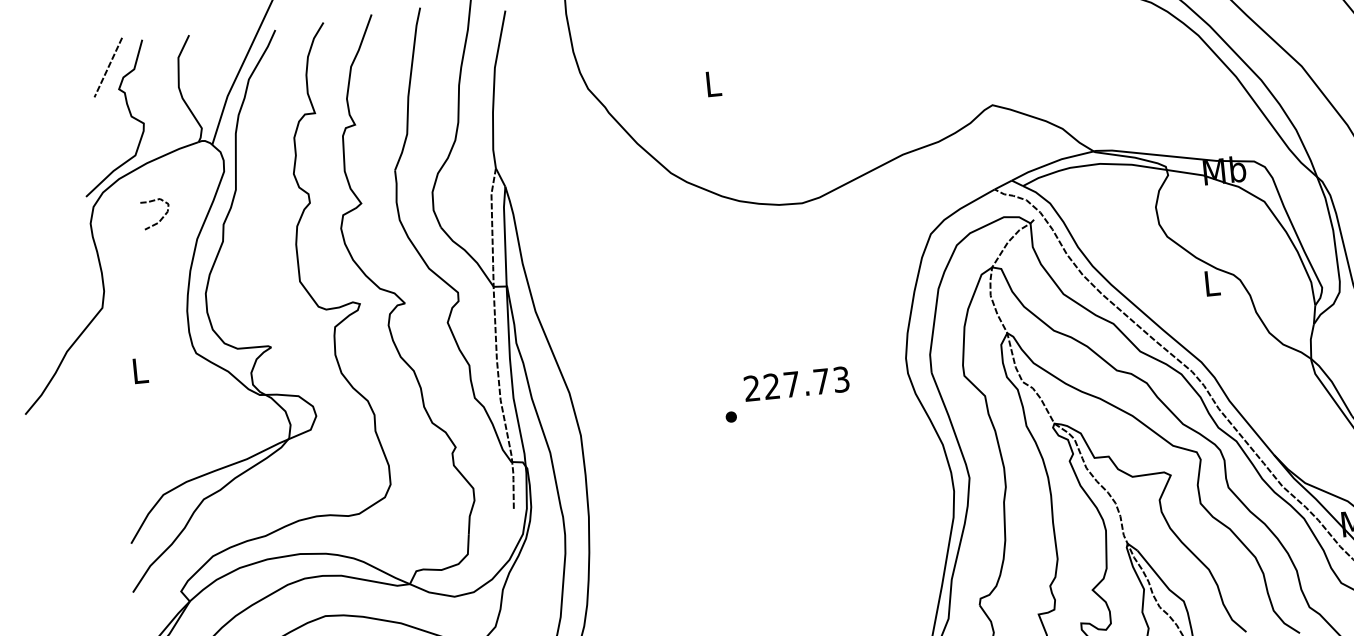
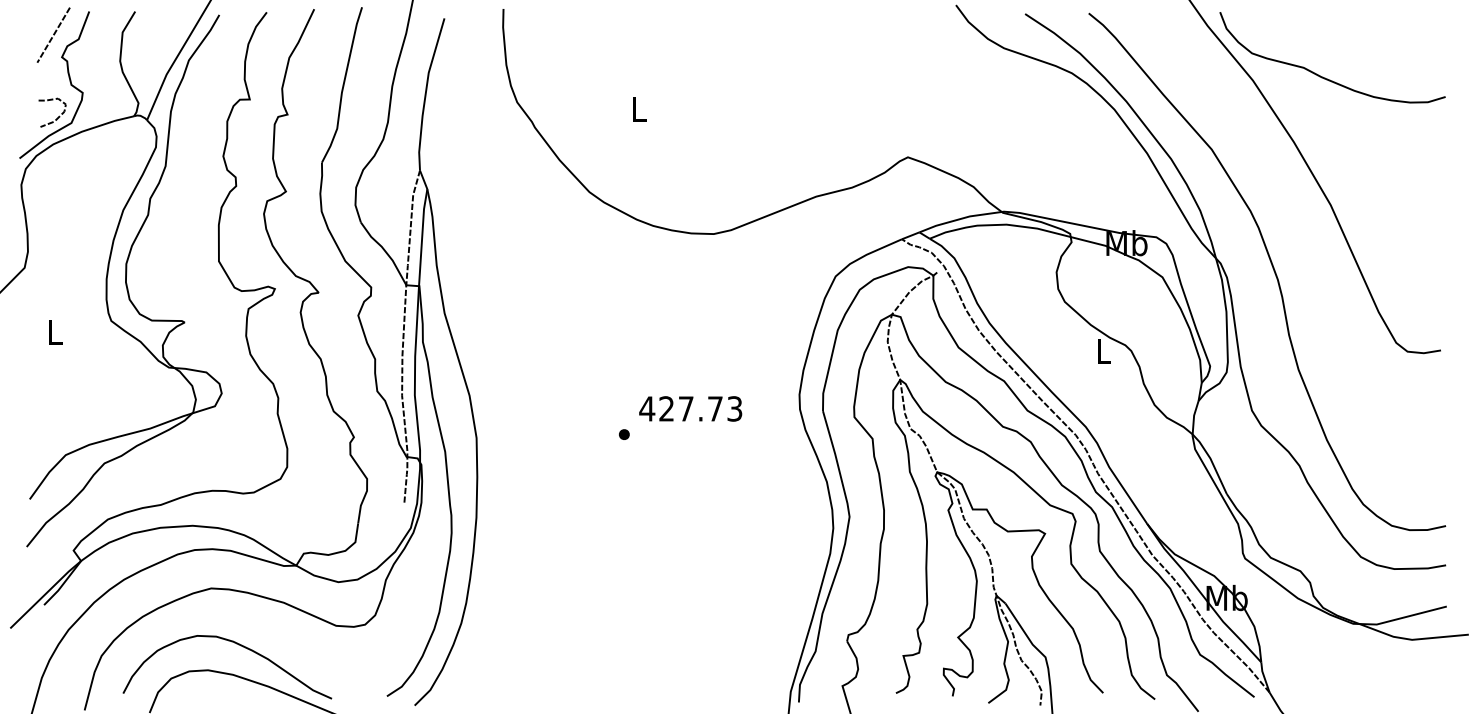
curve: (161, 218) -> (57, 117), moved
text: (752, 388) -> (647, 408), 227.73 -> 427.73

